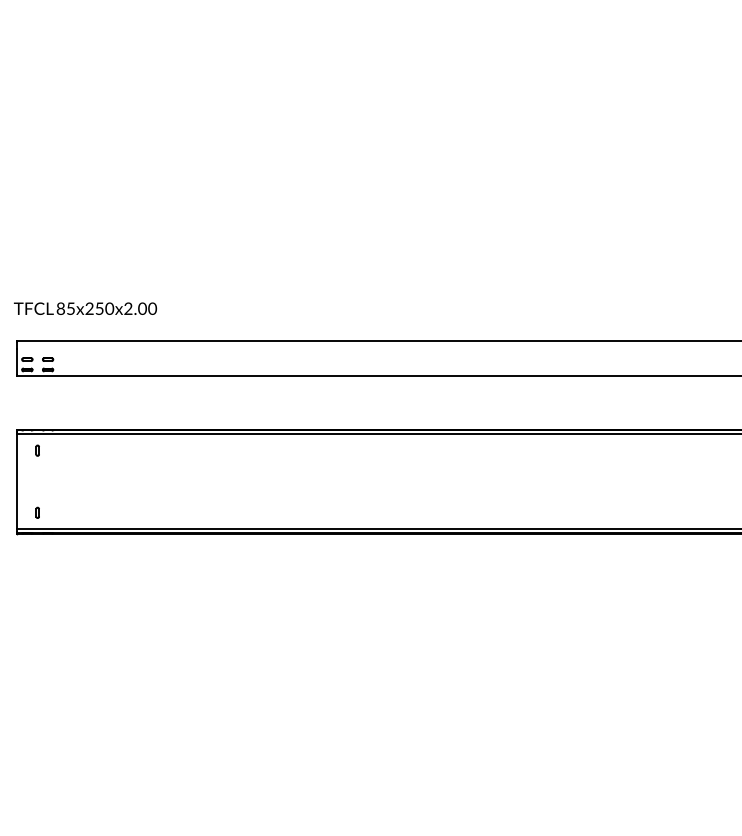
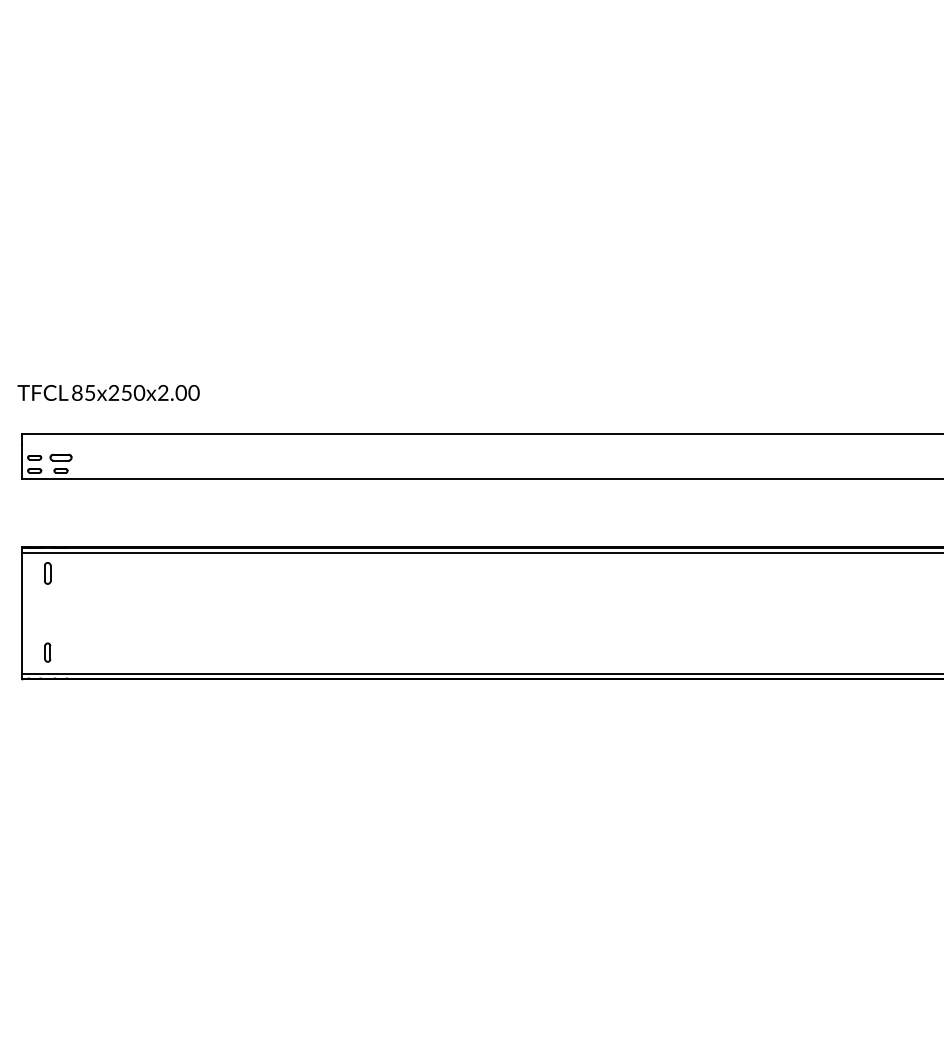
part: (47, 359) -> (60, 457), size x1.6
part: (37, 450) -> (47, 573), size x1.6
part: (37, 512) -> (47, 652), size x1.4

